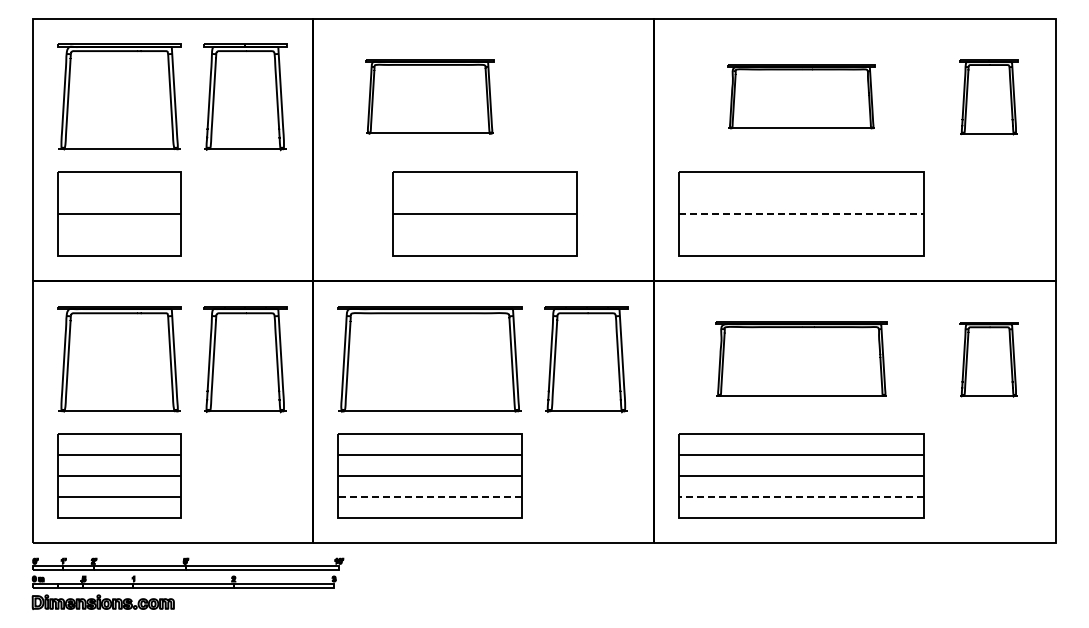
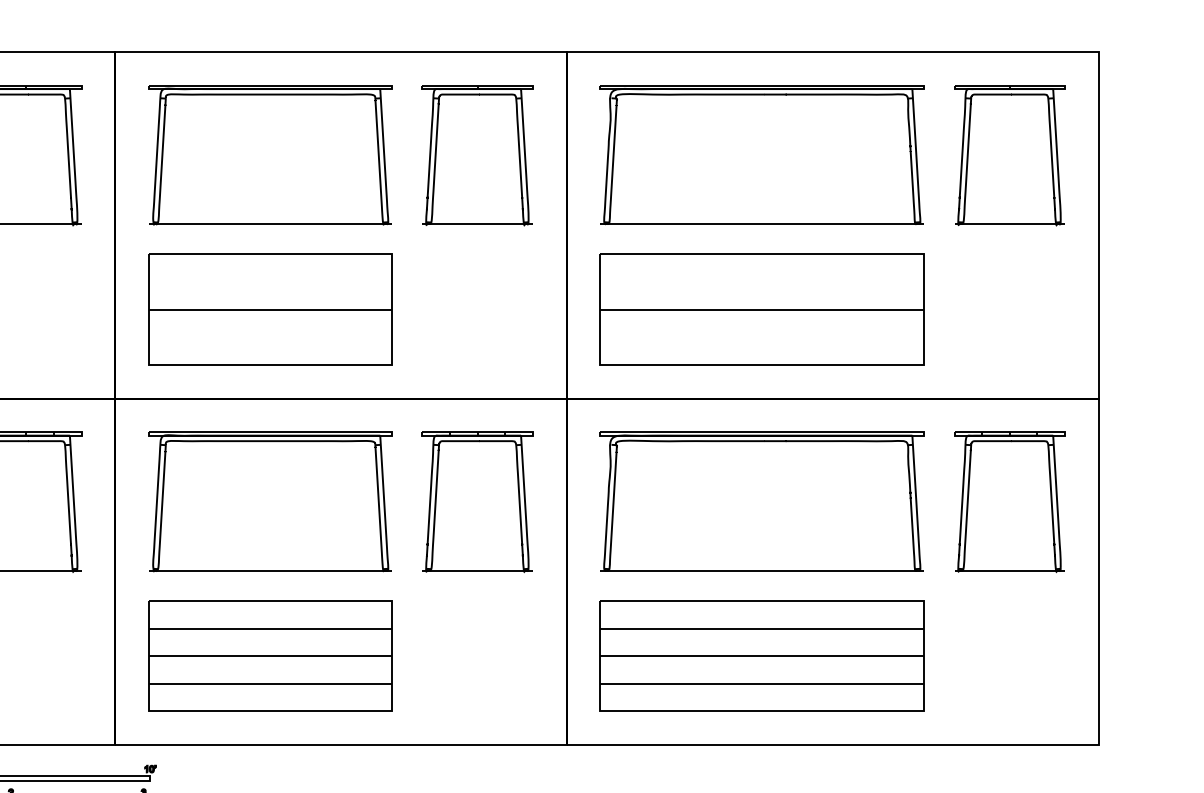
part: (429, 96) -> (269, 154), size x1.43
part: (801, 96) -> (761, 154), size x1.67
part: (586, 97) -> (477, 155), added
part: (988, 97) -> (1009, 155), size x1.43
part: (484, 213) -> (269, 309), moved
line: (802, 213) -> (763, 309), dashed -> solid
part: (801, 359) -> (761, 502), size x1.43
part: (988, 359) -> (1009, 502), size x1.43
line: (430, 496) -> (271, 683), dashed -> solid
line: (801, 496) -> (761, 683), dashed -> solid

